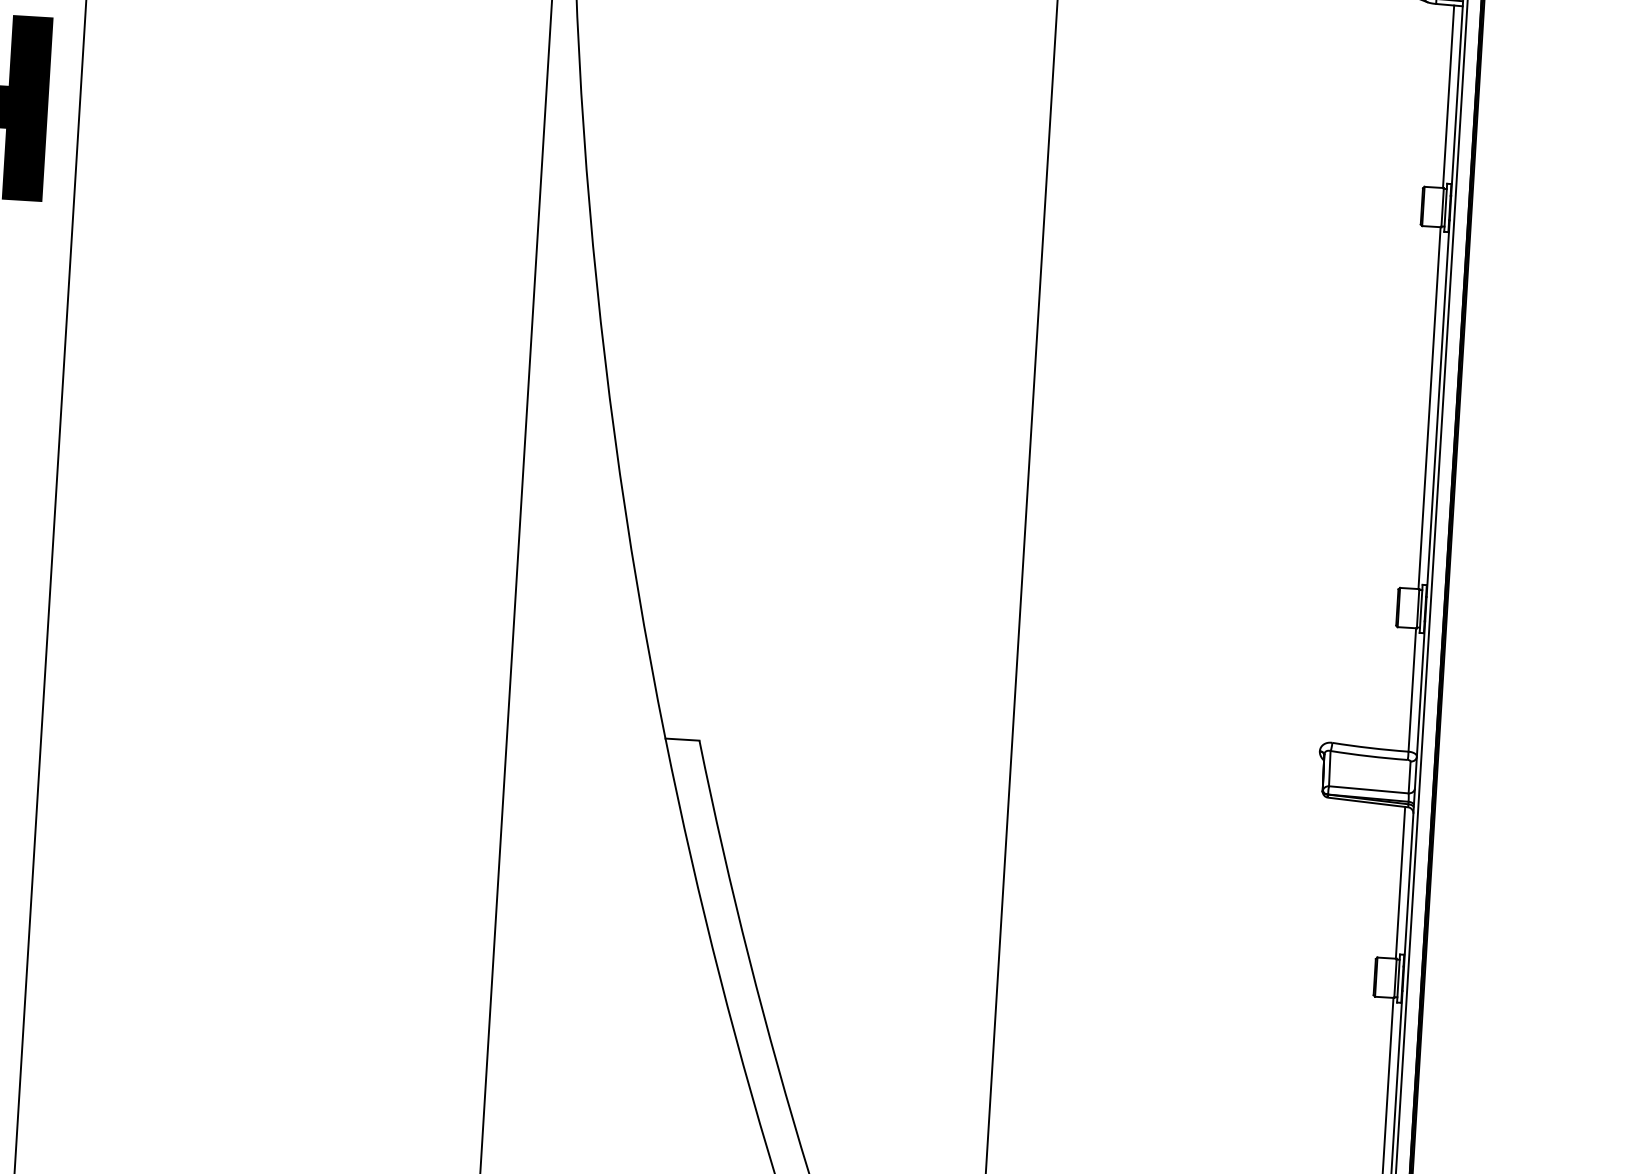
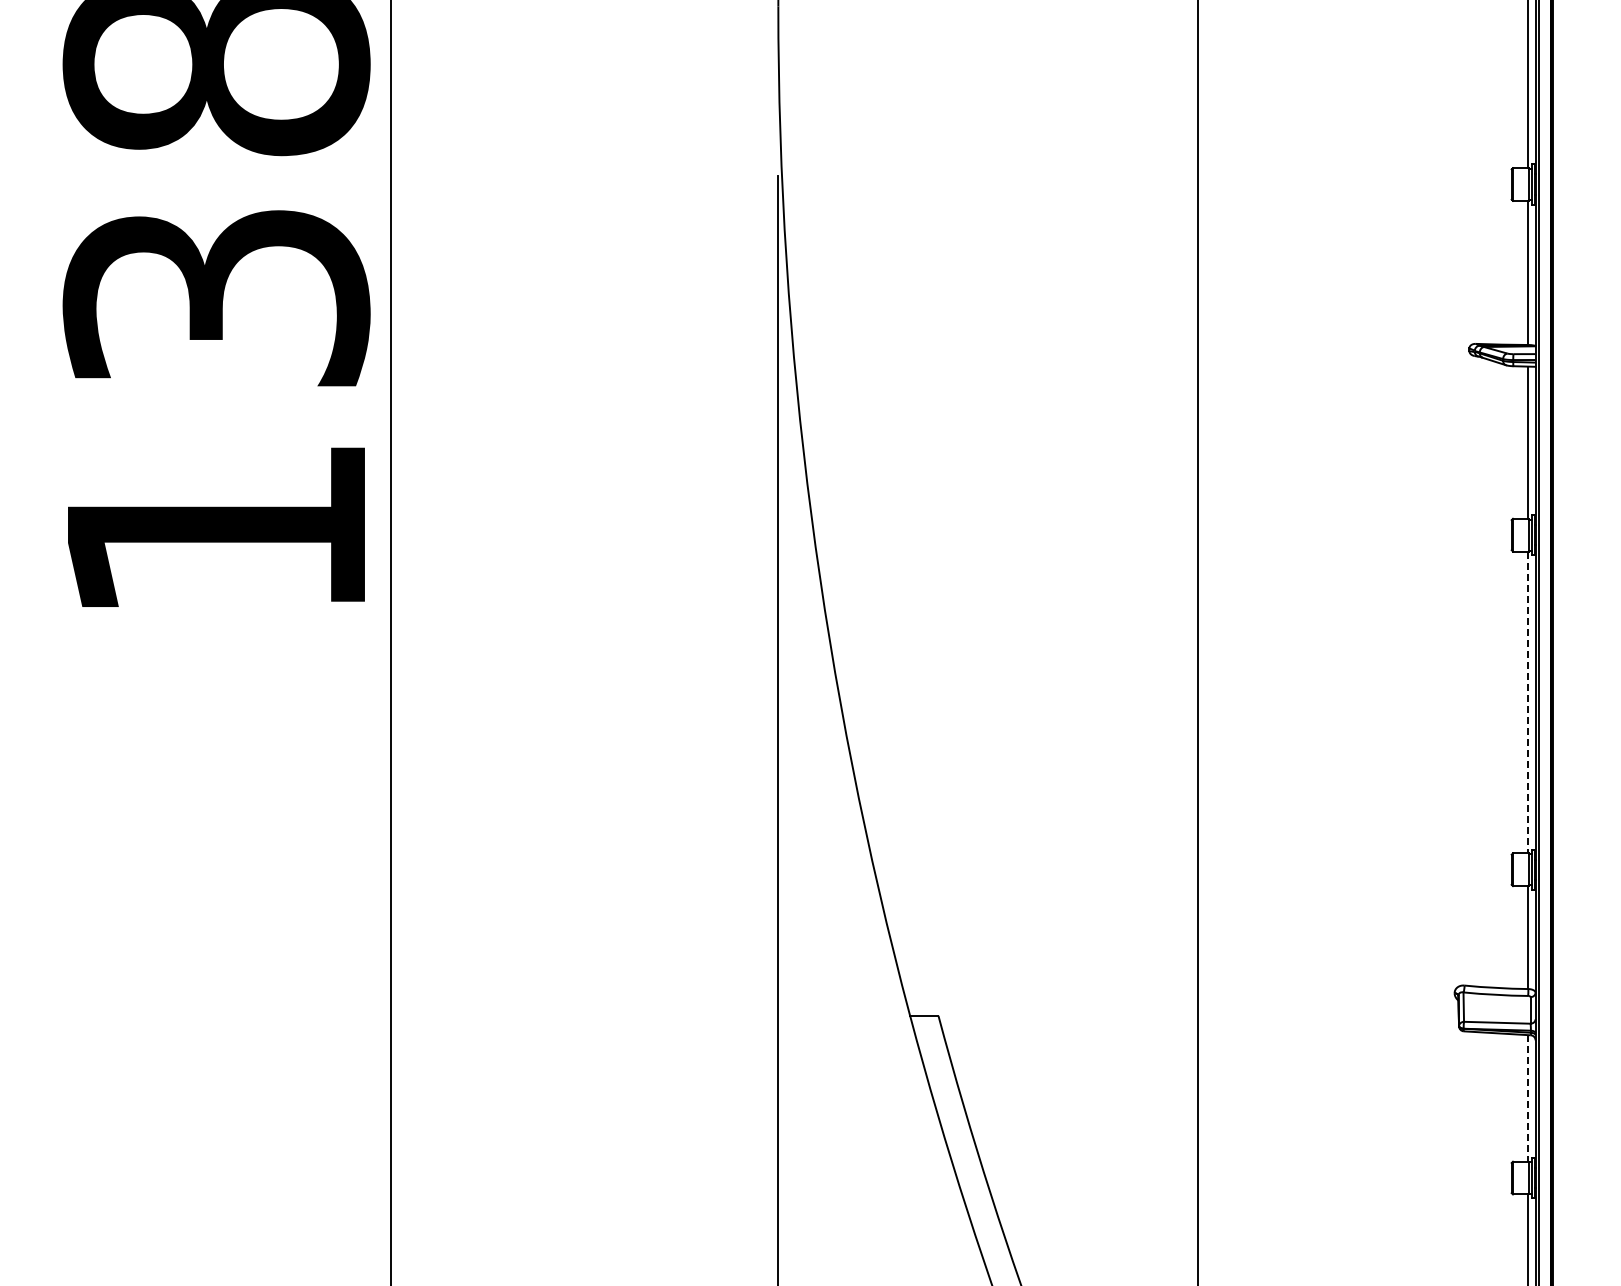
line: (1429, 408) -> (1528, 702), solid -> dashed
line: (1400, 882) -> (1528, 1098), solid -> dashed

